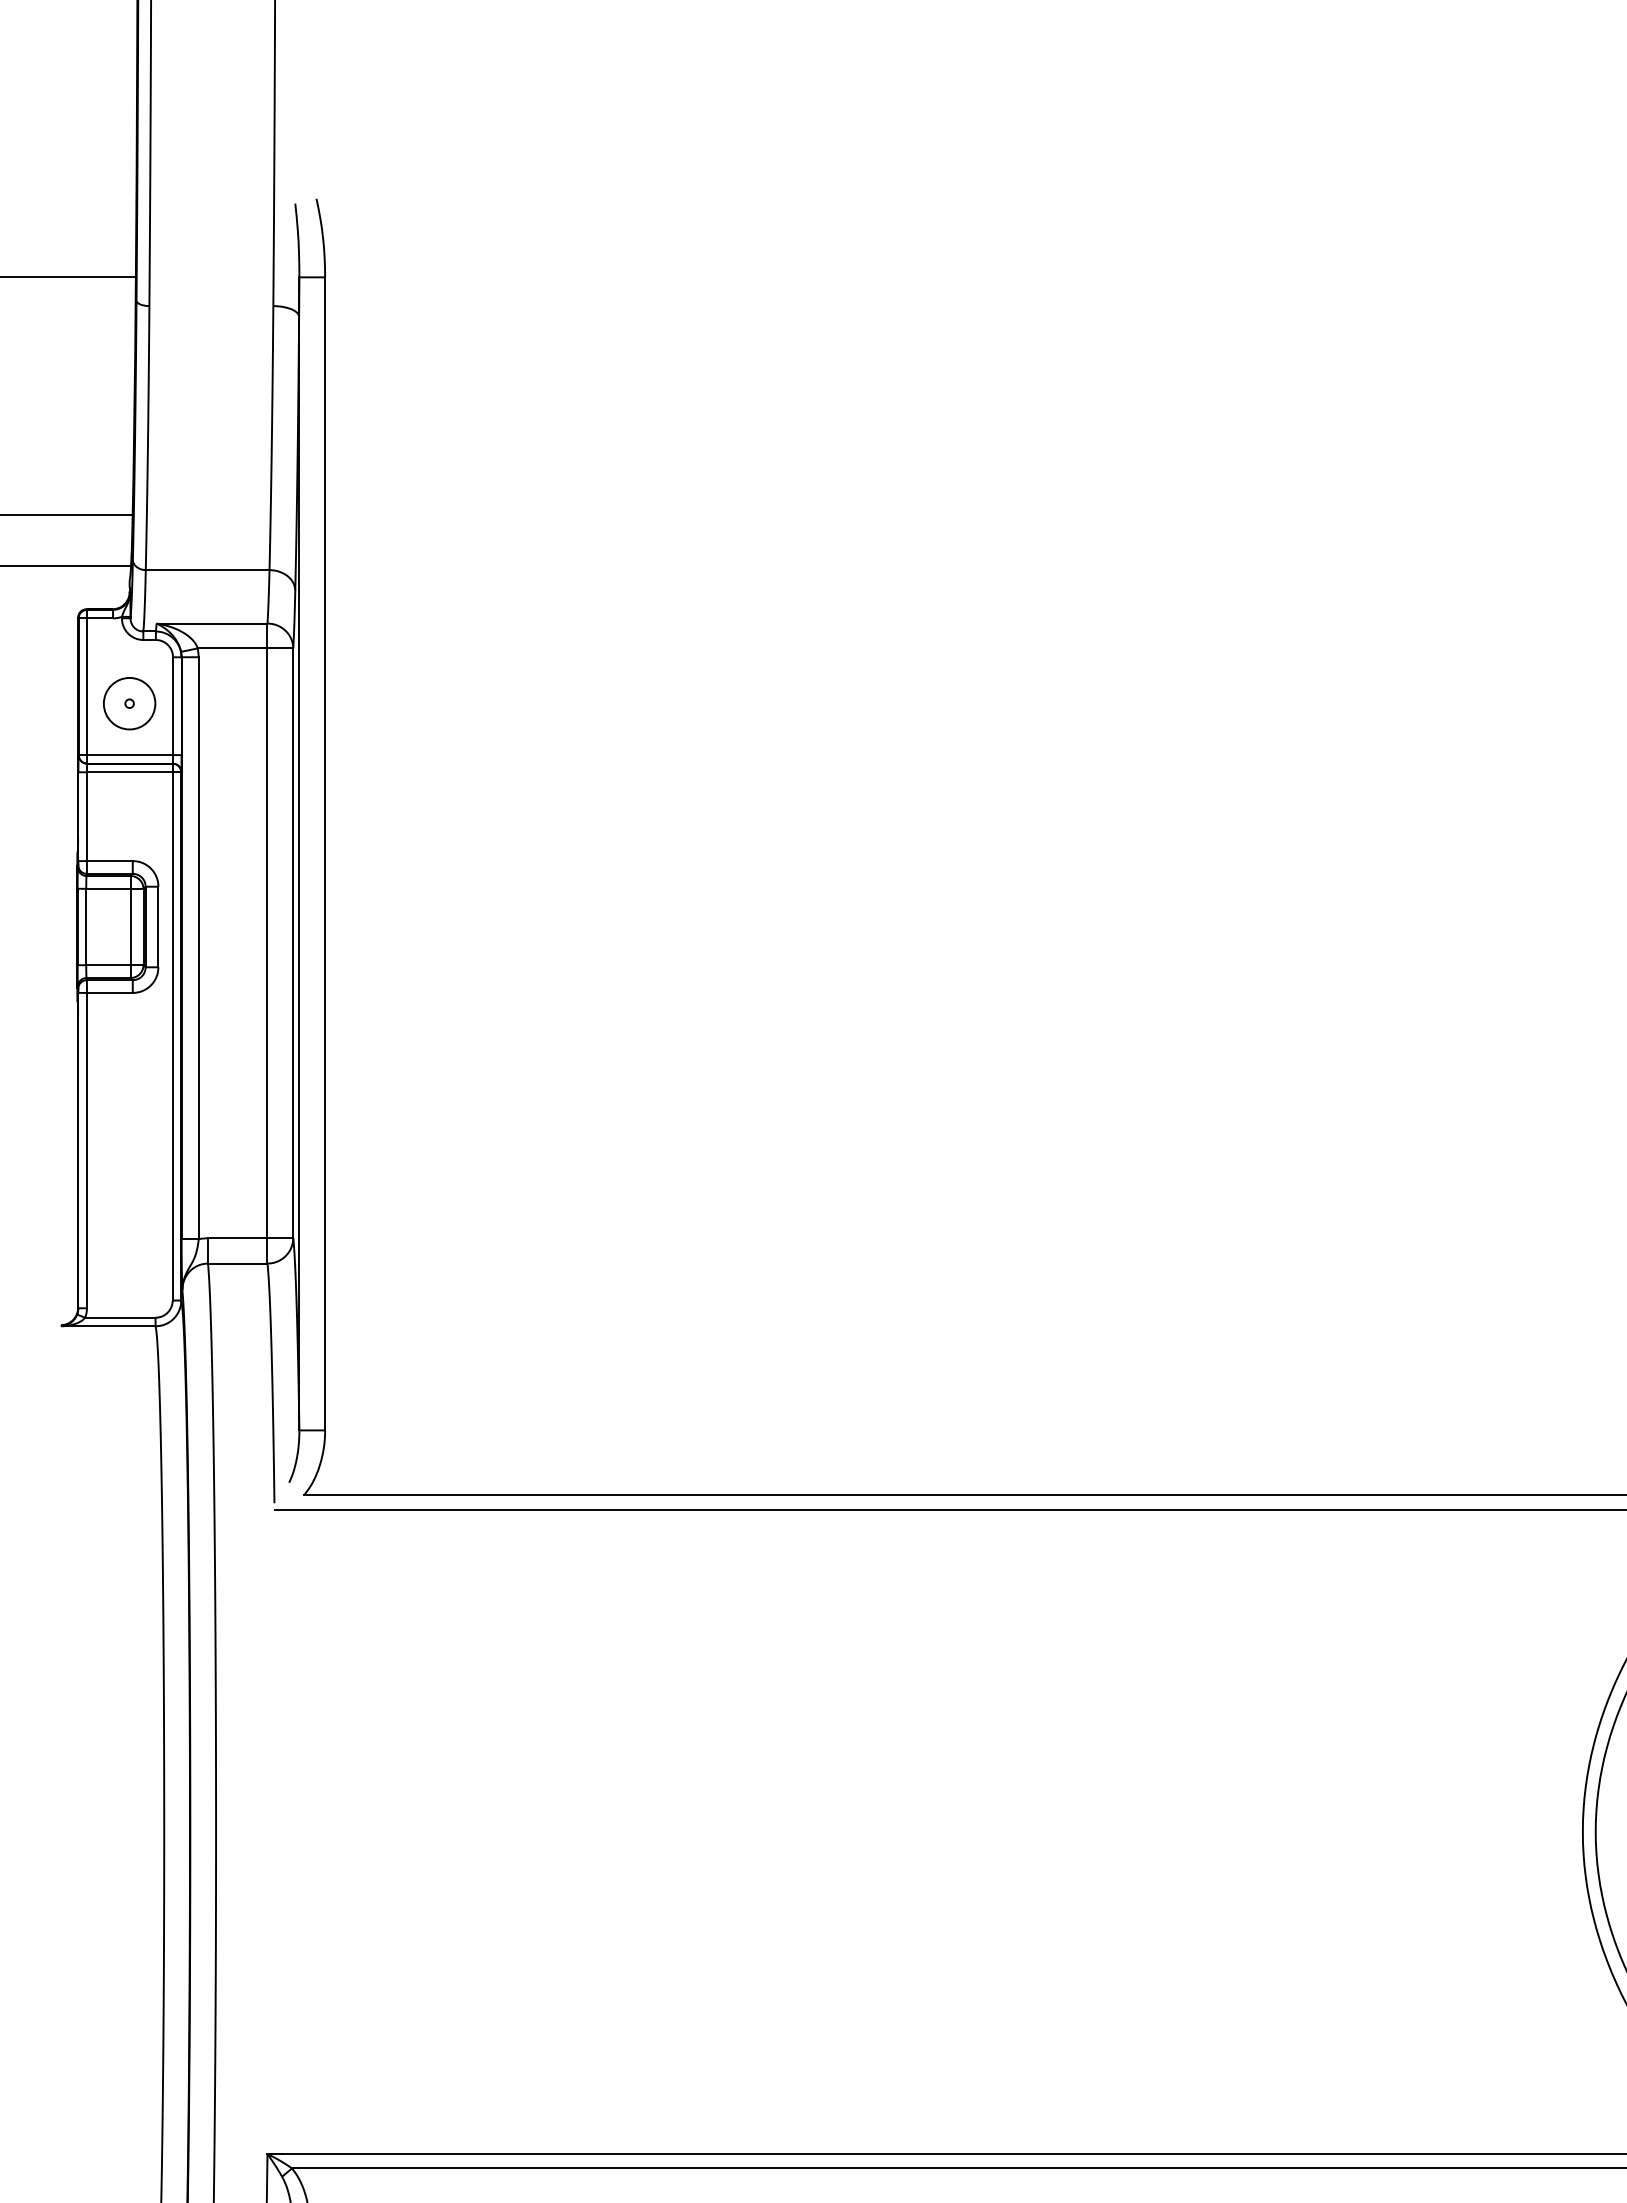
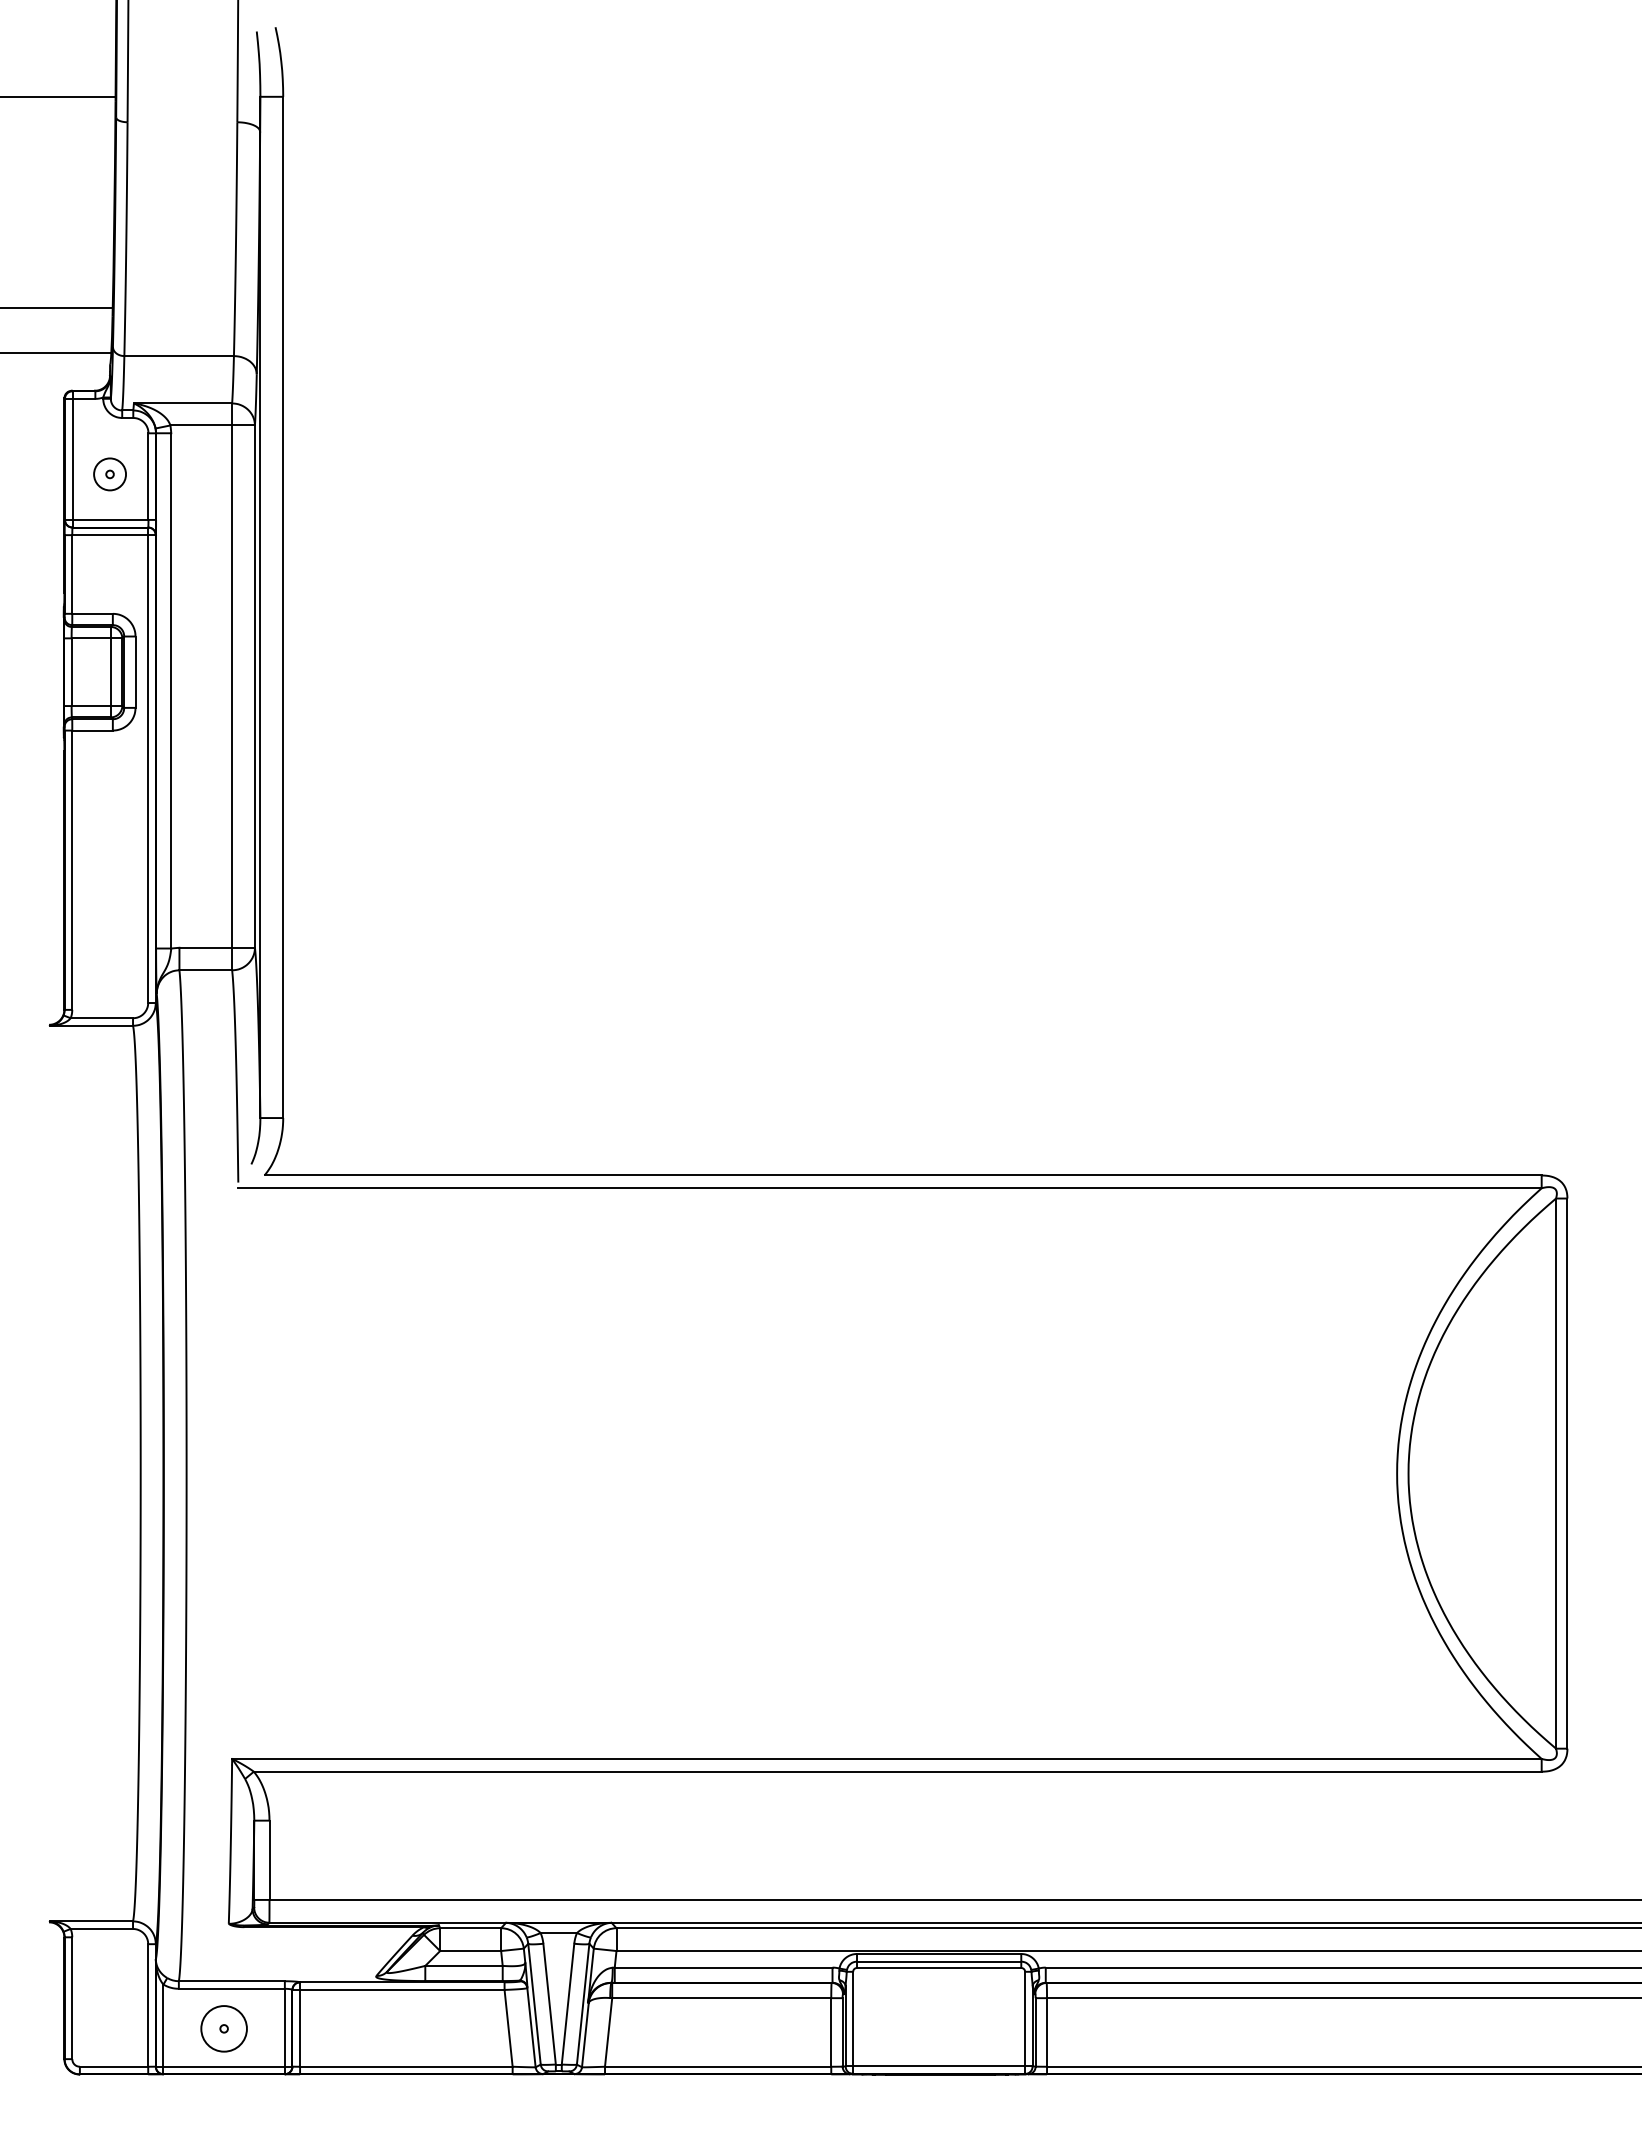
circle: (129, 703) -> (109, 474), size x0.7

